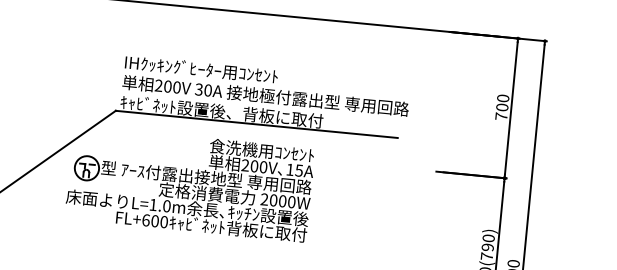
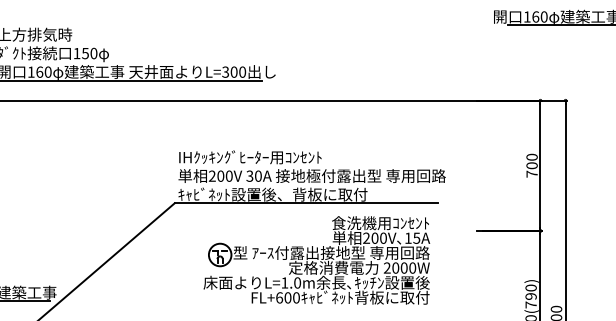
part: (189, 184) -> (316, 260), moved

